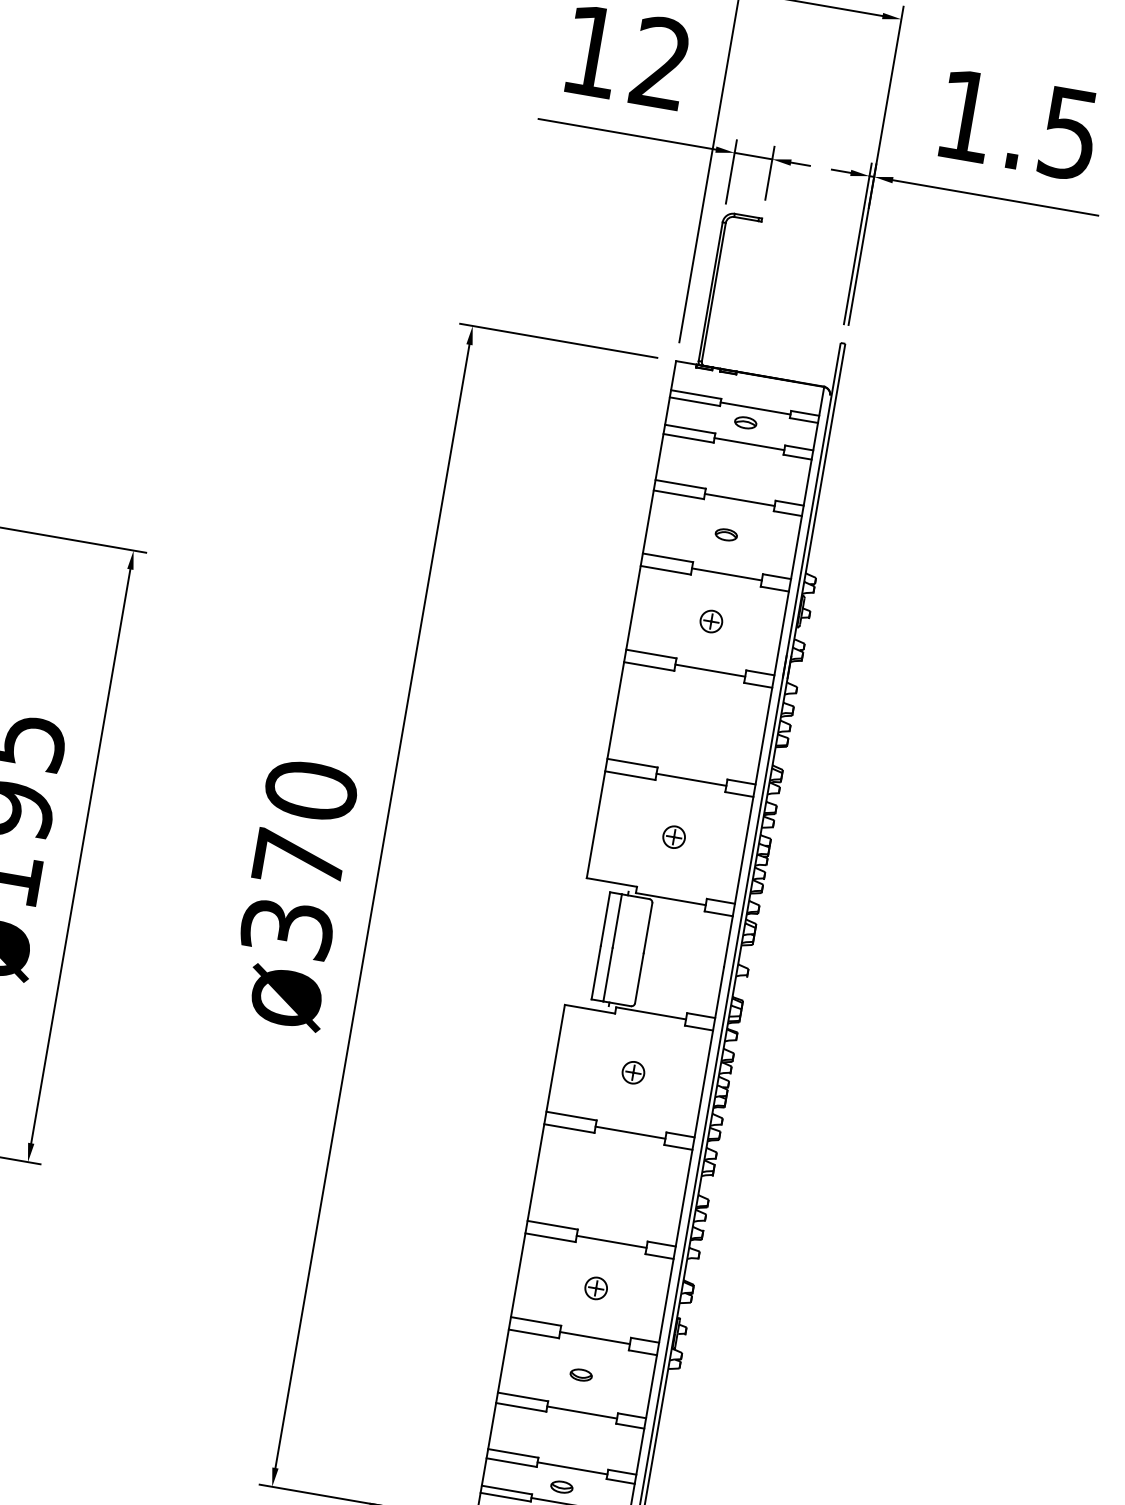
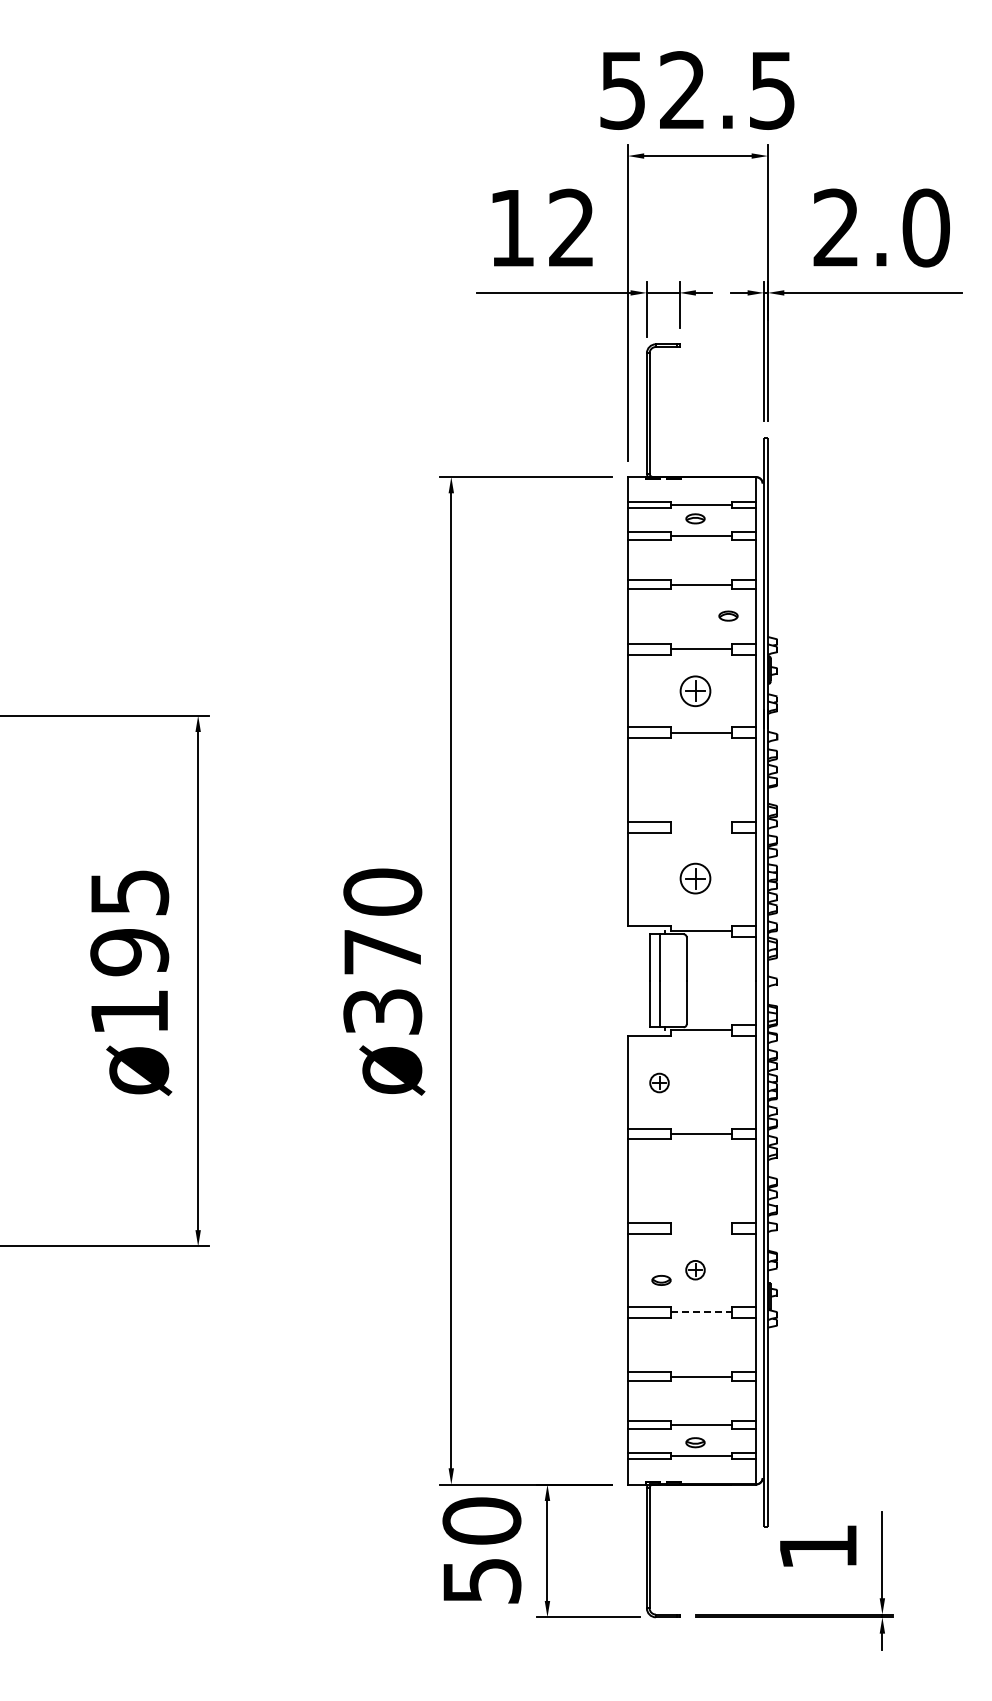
text: (1017, 124) -> (881, 227), 1.5 -> 2.0
part: (726, 534) -> (728, 615), moved
part: (711, 621) -> (695, 691), size x1.6
line: (691, 779) -> (701, 827), removed
part: (674, 837) -> (695, 878), size x1.6
part: (633, 1072) -> (659, 1082), moved
line: (611, 1241) -> (701, 1228), removed
line: (595, 1338) -> (702, 1312), solid -> dashed
part: (581, 1375) -> (661, 1280), moved

